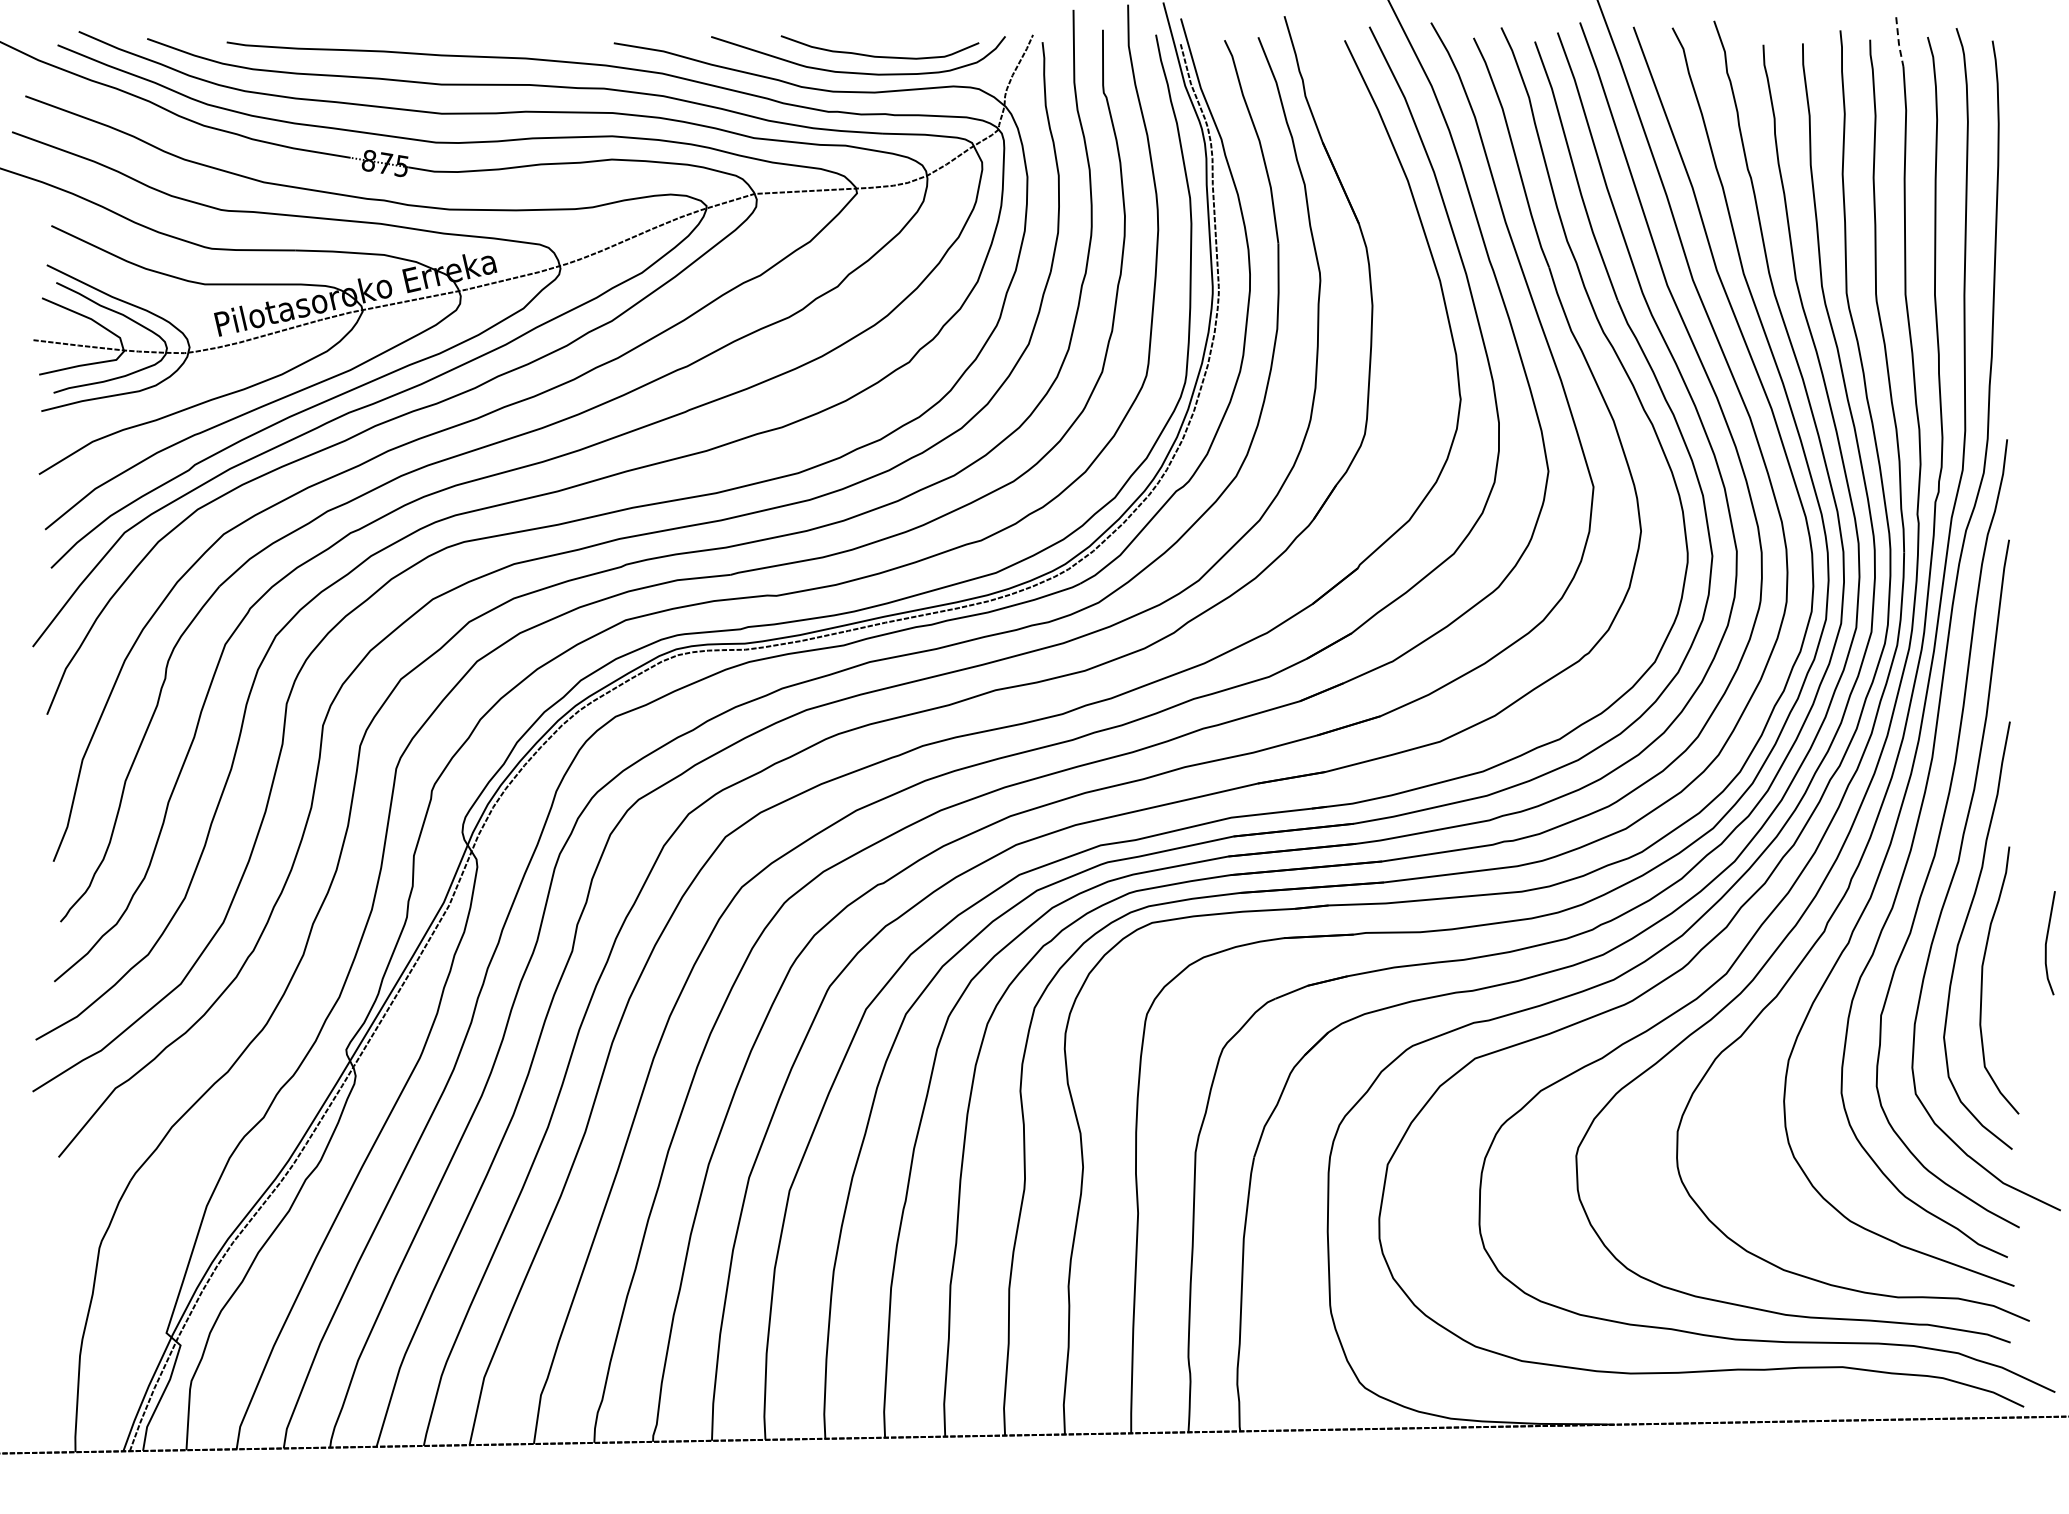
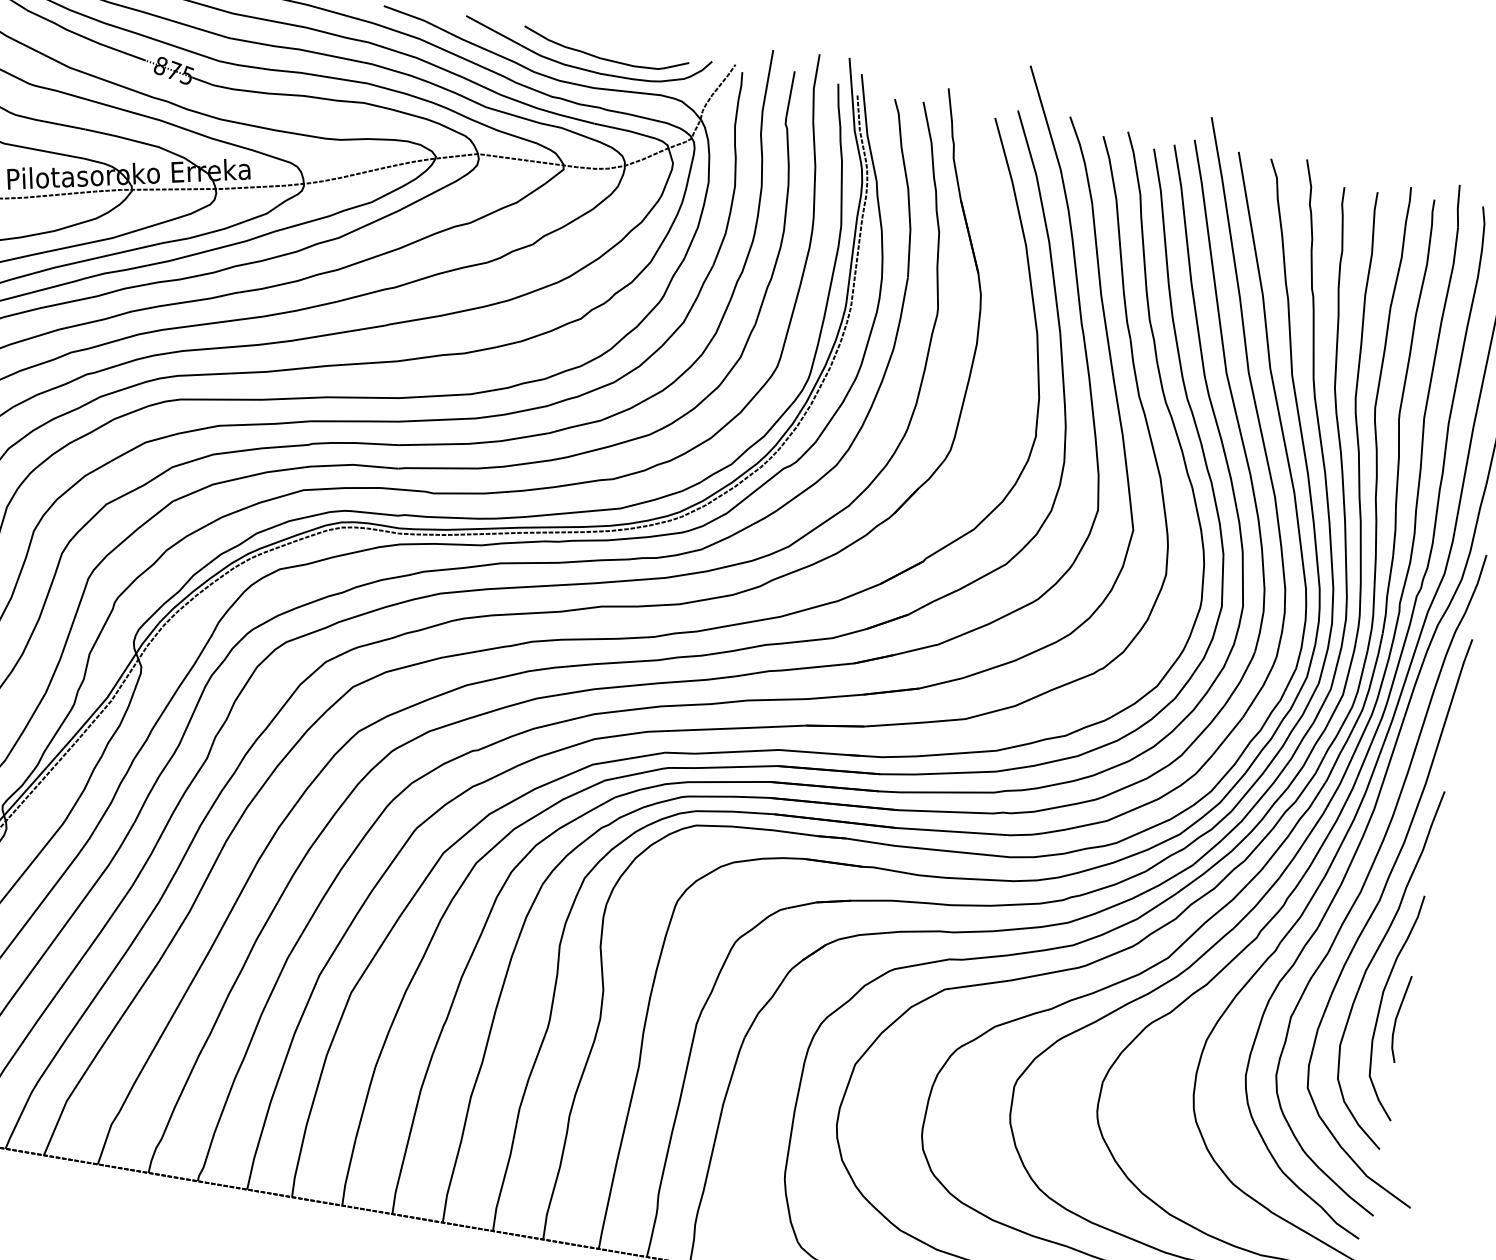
line: (1898, 43) -> (1457, 207), dashed -> solid
curve: (2047, 942) -> (1397, 1017), moved

